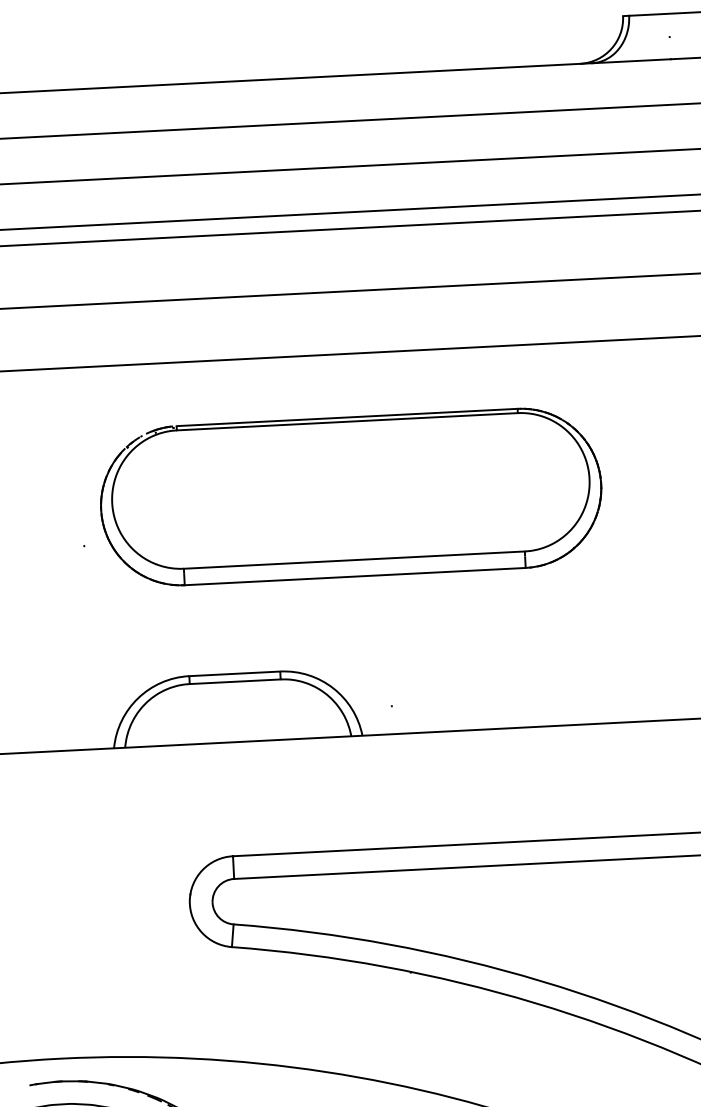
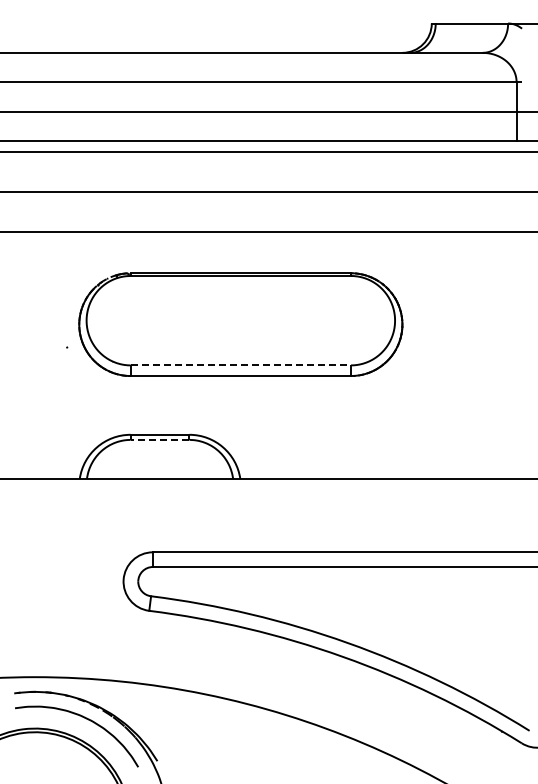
line: (355, 560) -> (241, 365), solid -> dashed
line: (234, 681) -> (159, 439), solid -> dashed

